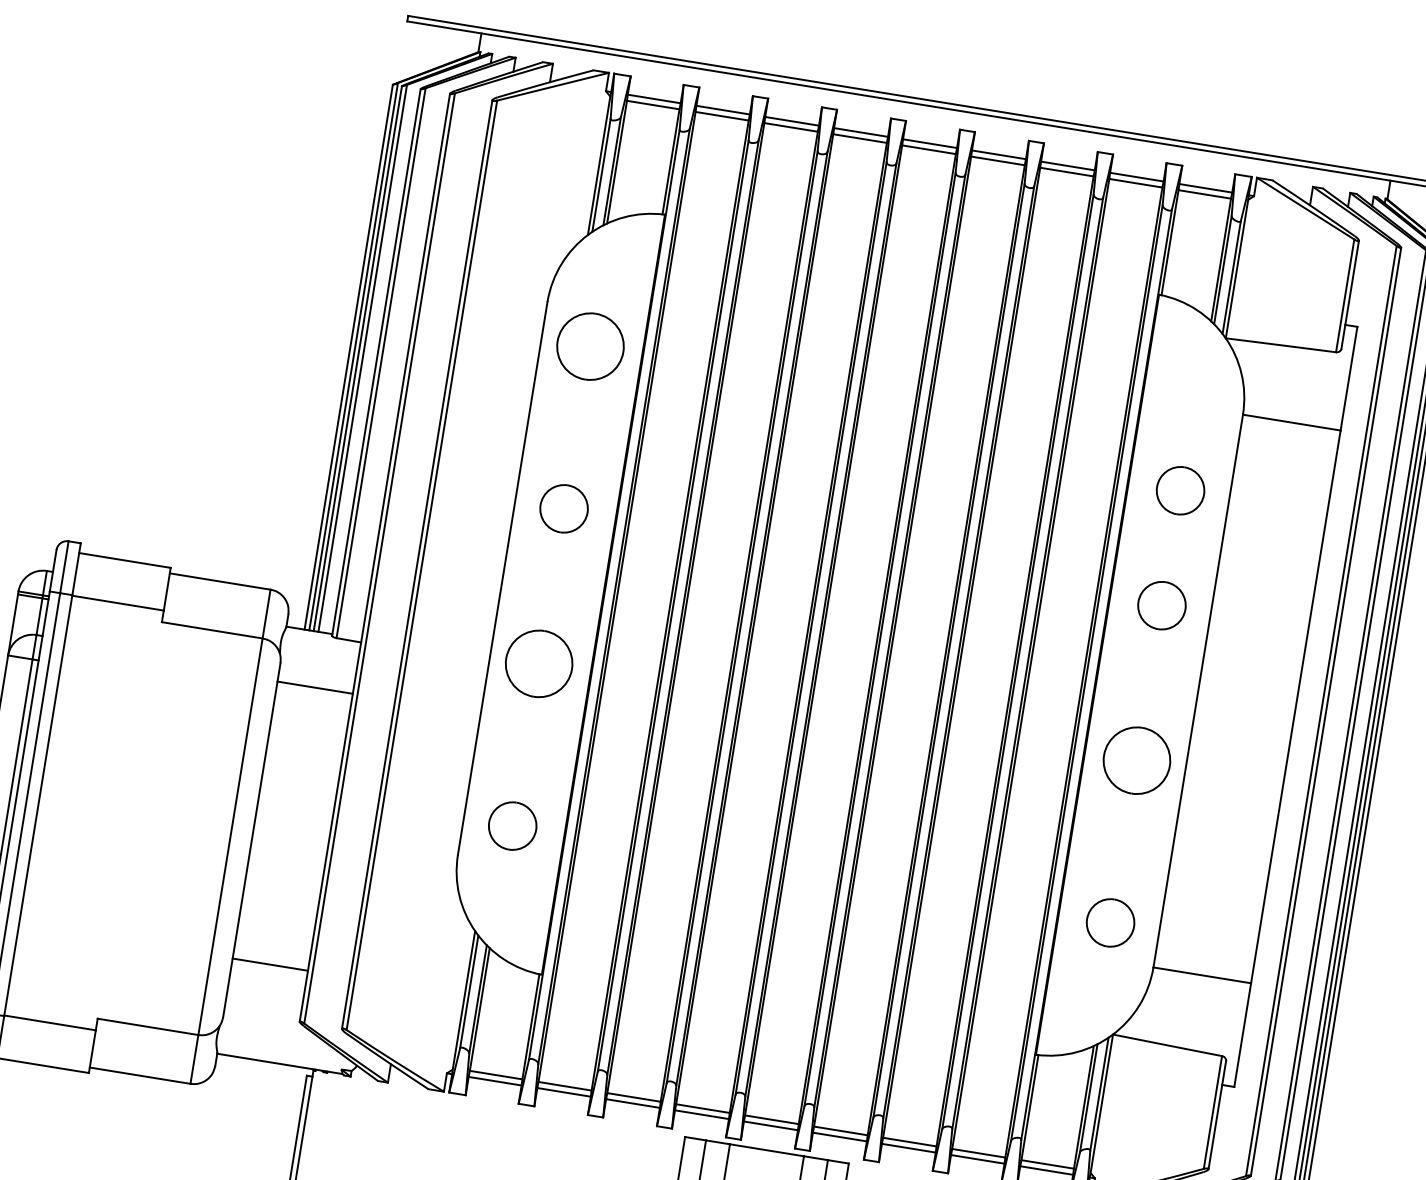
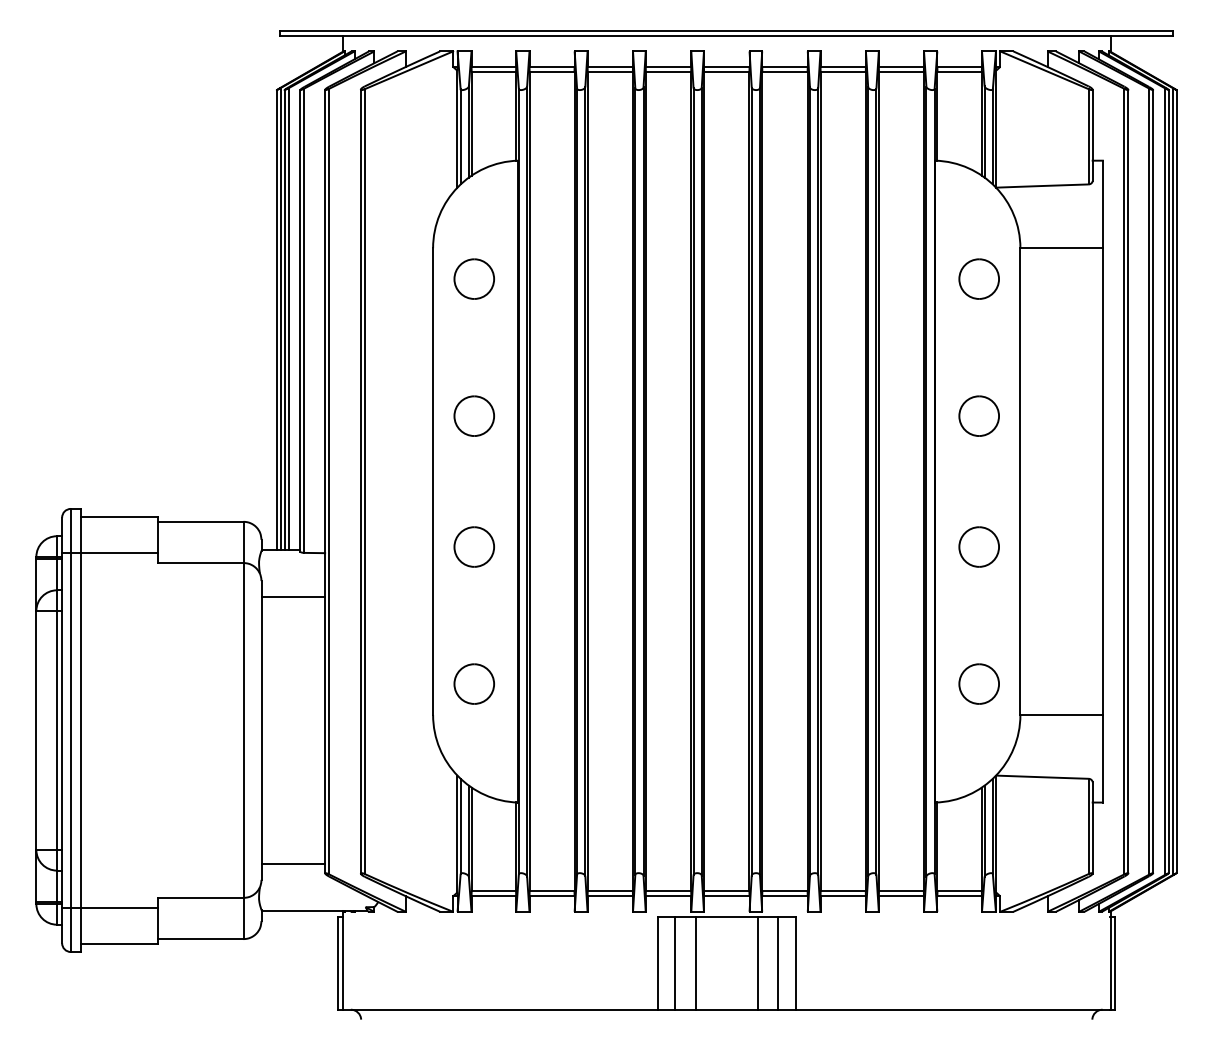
part: (589, 345) -> (473, 278), size x0.71
part: (1179, 489) -> (978, 278), moved
part: (538, 663) -> (473, 546), size x0.71
part: (1136, 759) -> (978, 546), size x0.71
line: (270, 964) -> (293, 864), moved

